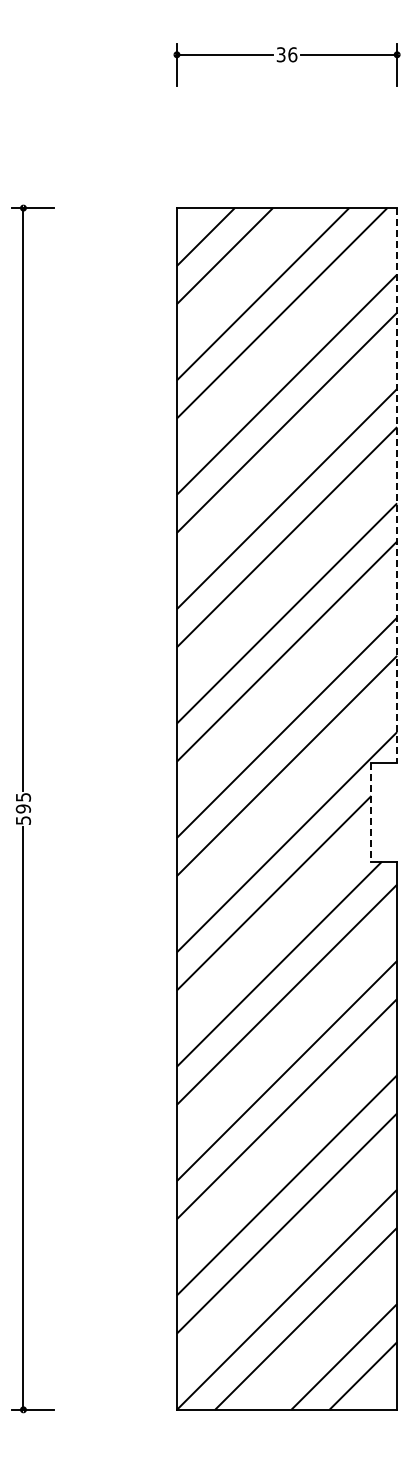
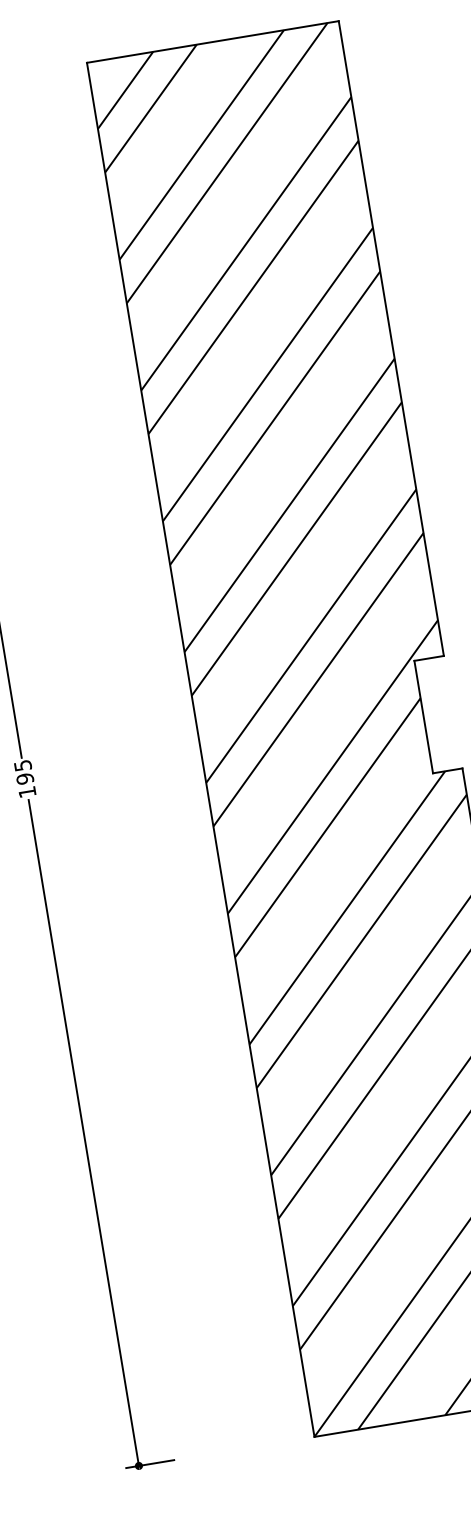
line: (397, 485) -> (391, 338), dashed -> solid
line: (371, 812) -> (423, 717), dashed -> solid
text: (23, 820) -> (27, 792), 595 -> 195

